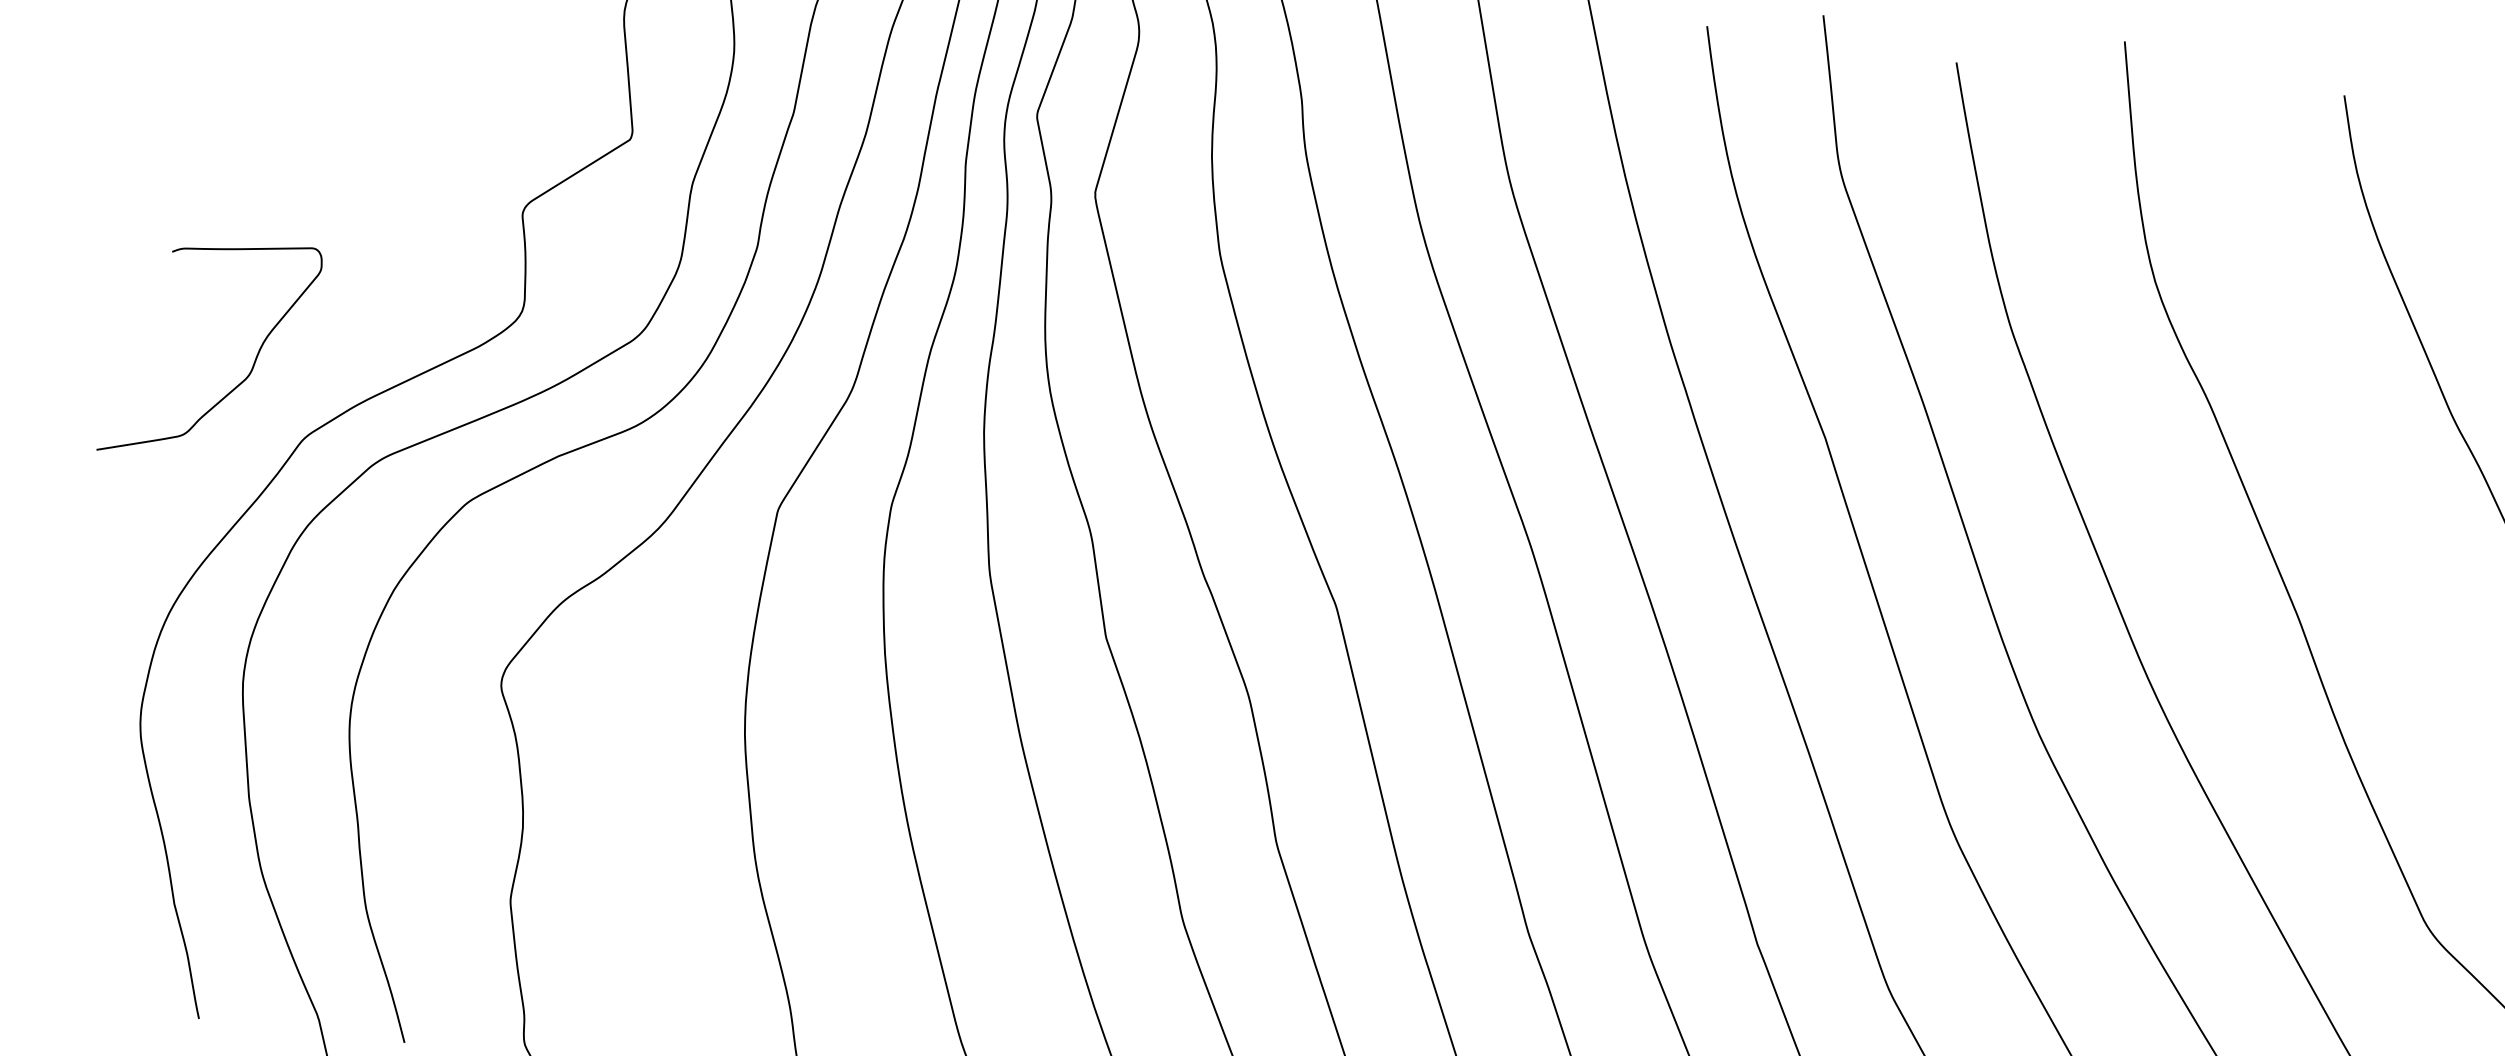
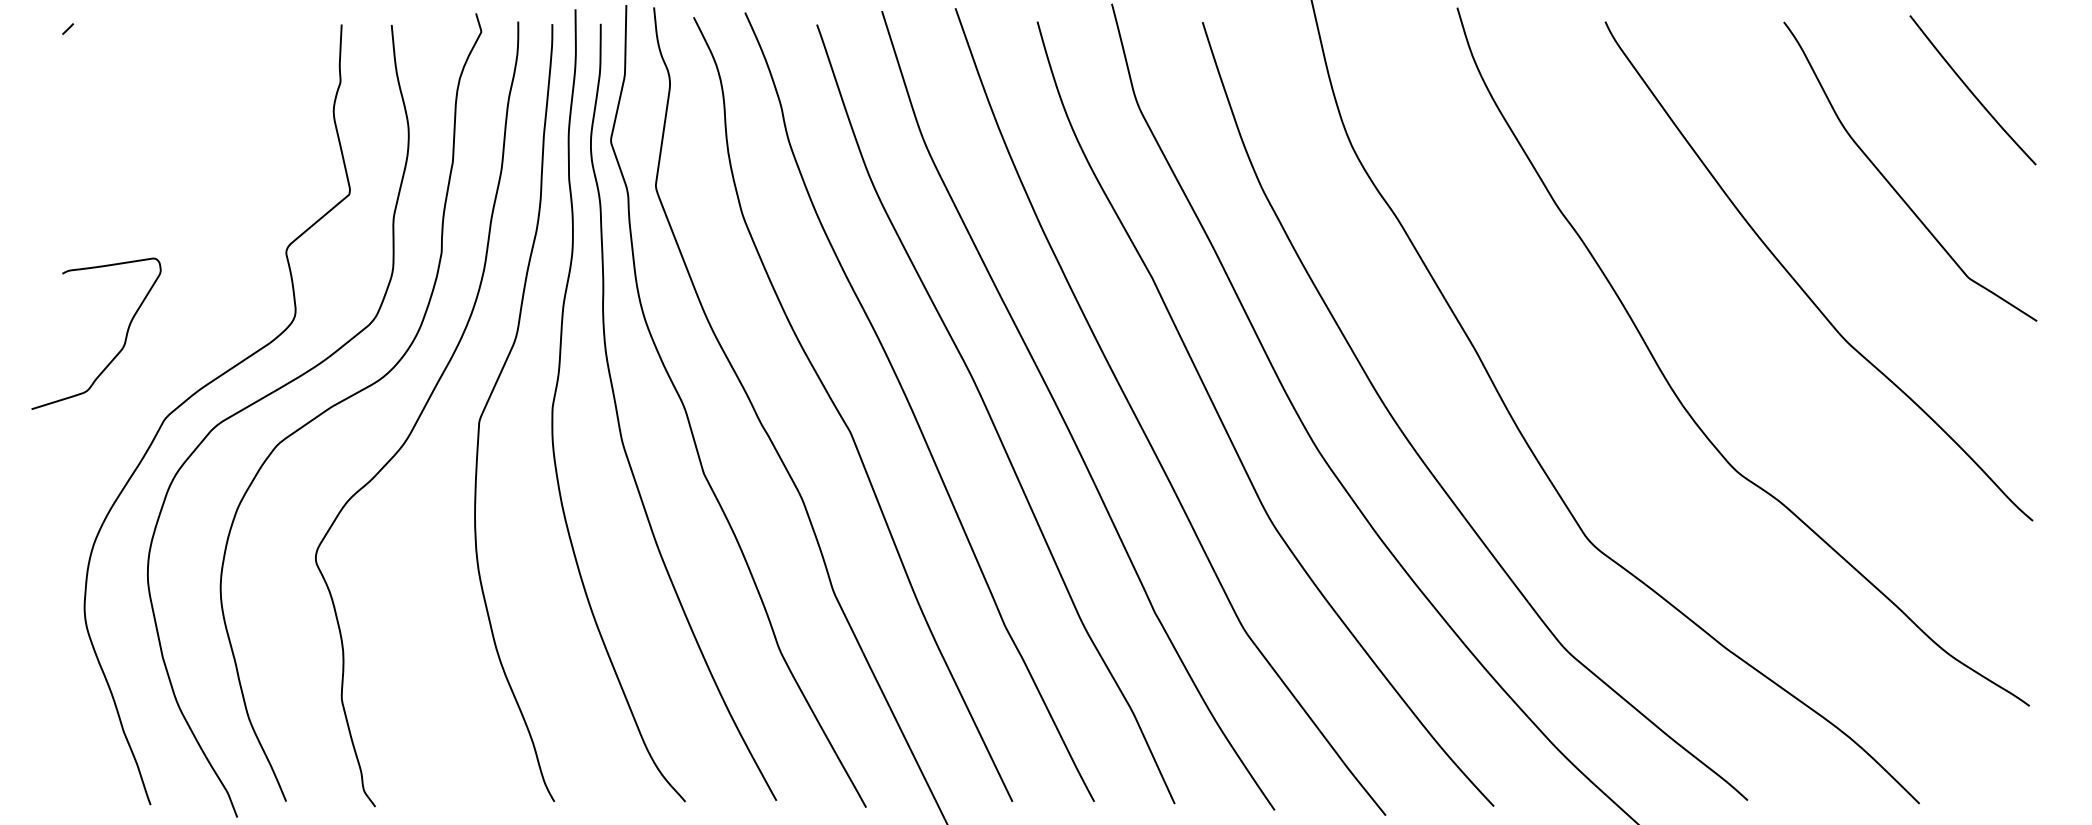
curve: (241, 379) -> (119, 350), moved

